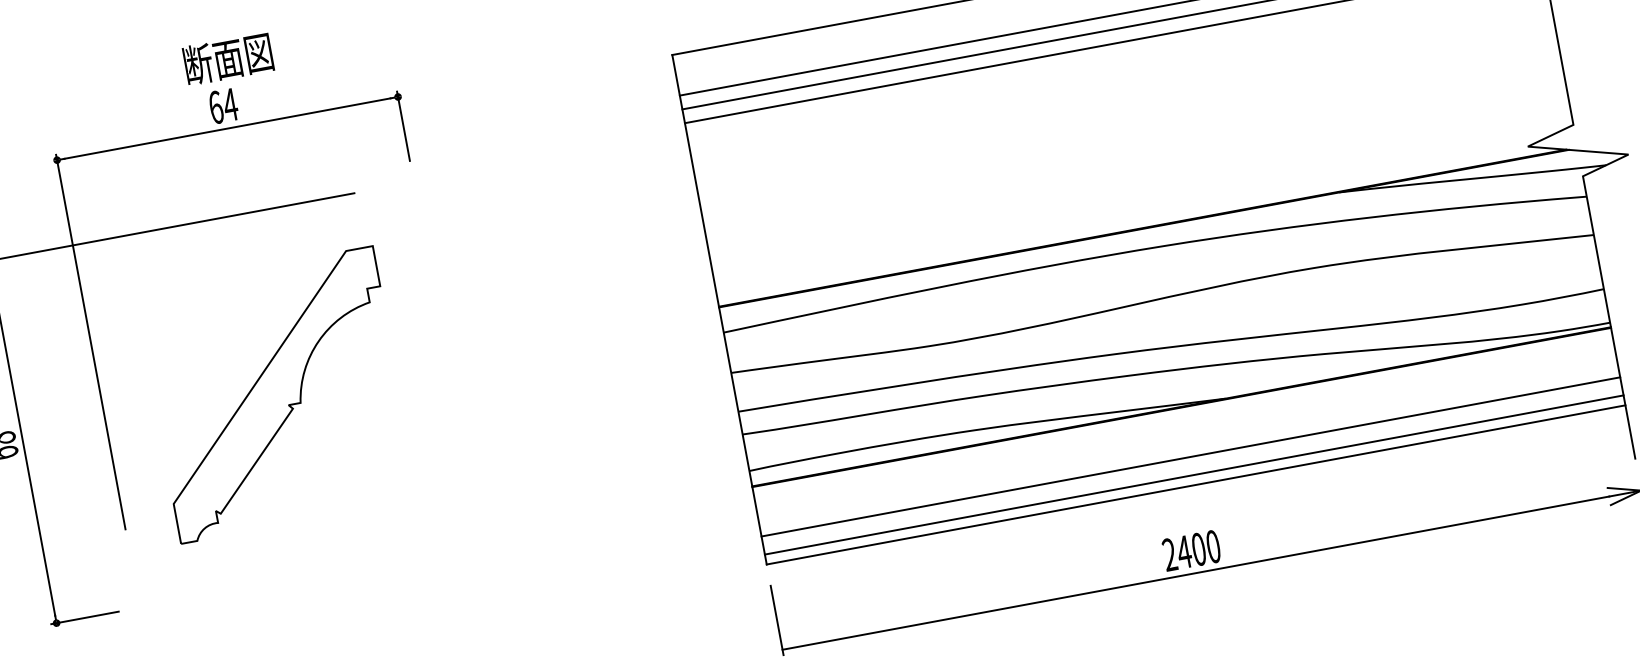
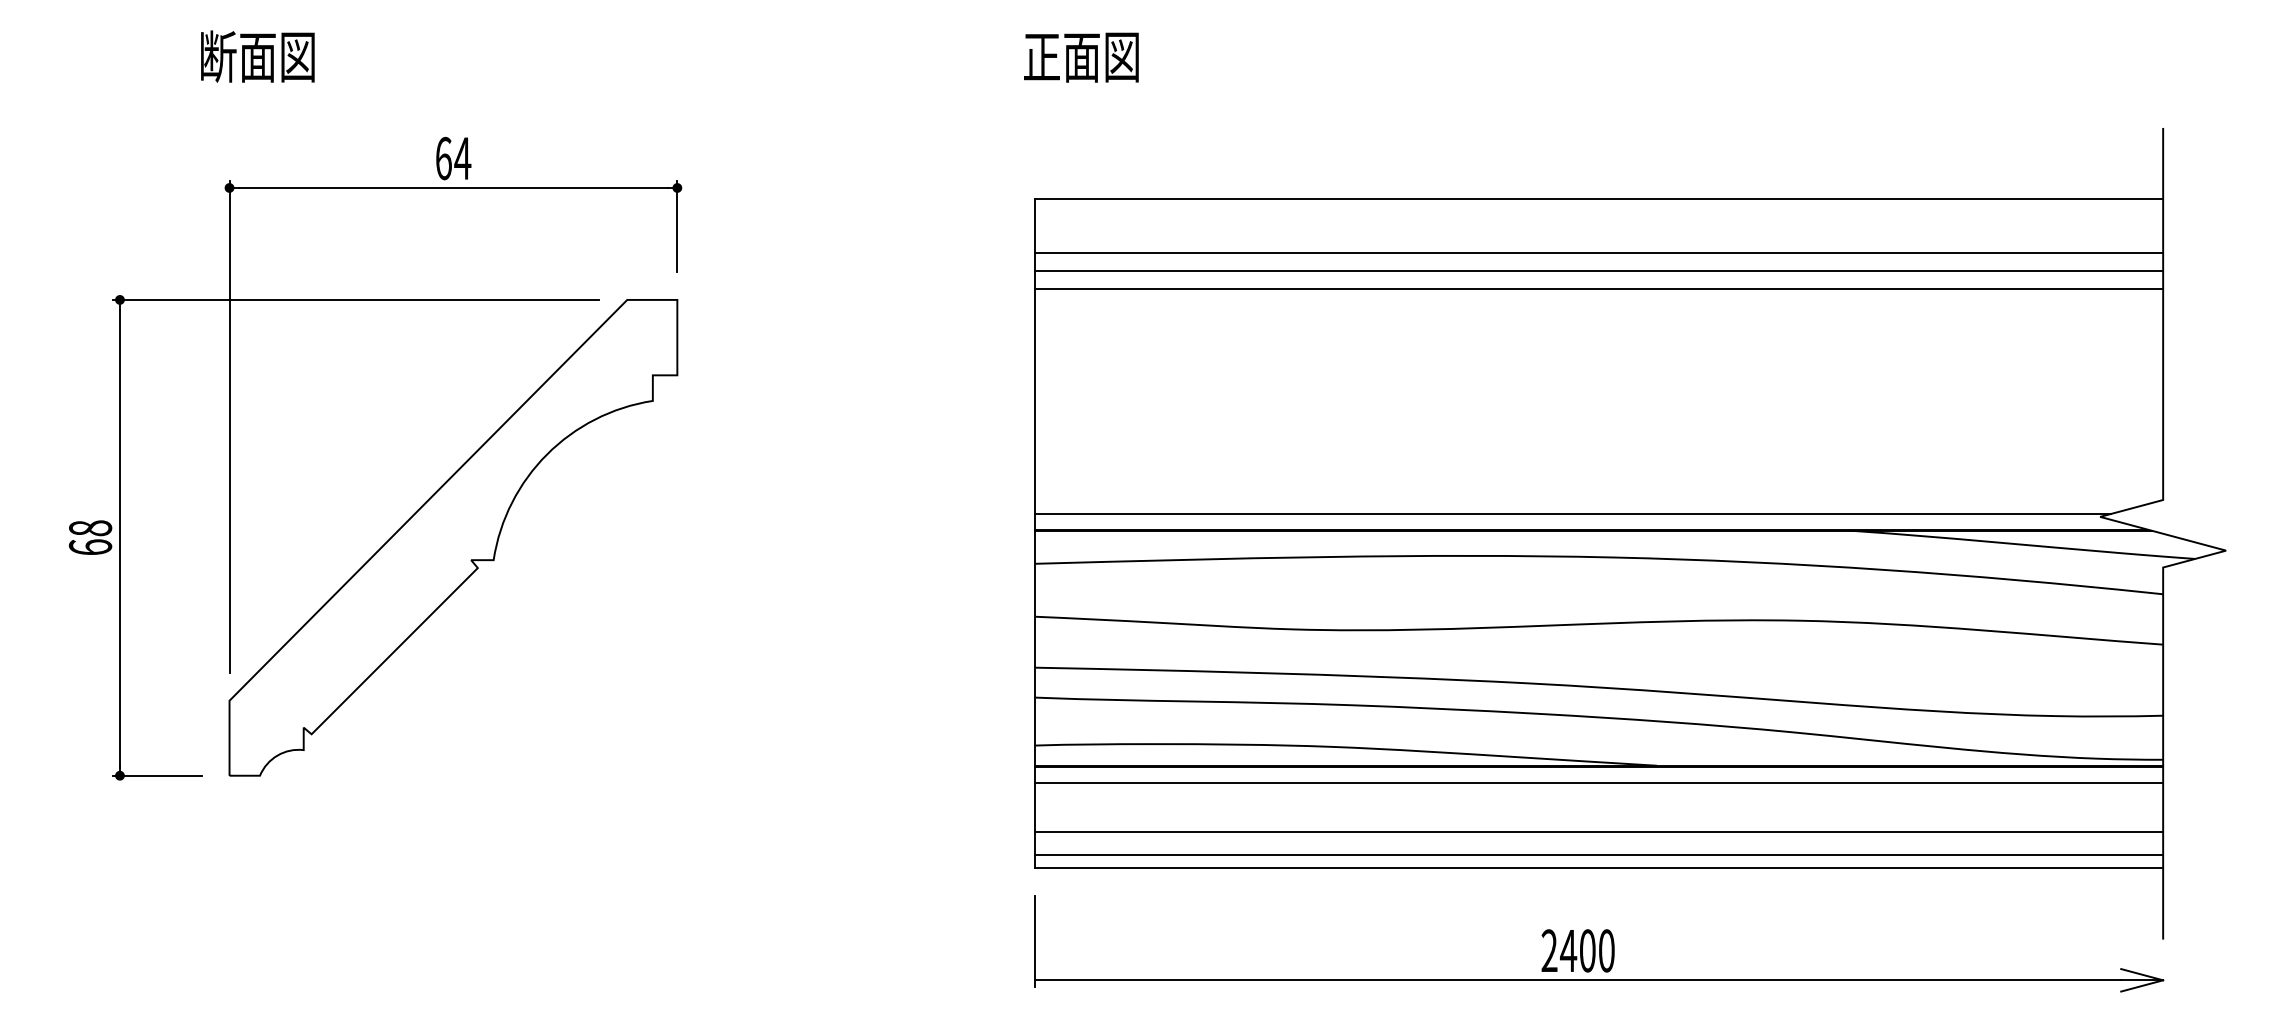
text: (228, 58) -> (257, 56), moved
line: (1126, 218) -> (1573, 513), added
part: (276, 394) -> (453, 537), size x1.43
line: (1184, 419) -> (1599, 782), added

